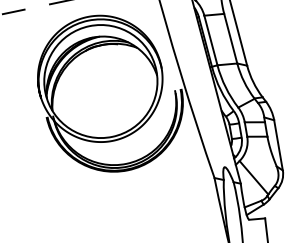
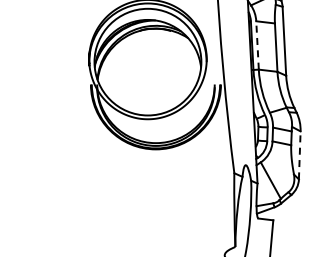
line: (210, 39) -> (257, 44), solid -> dashed
line: (278, 144) -> (299, 154), solid -> dashed

